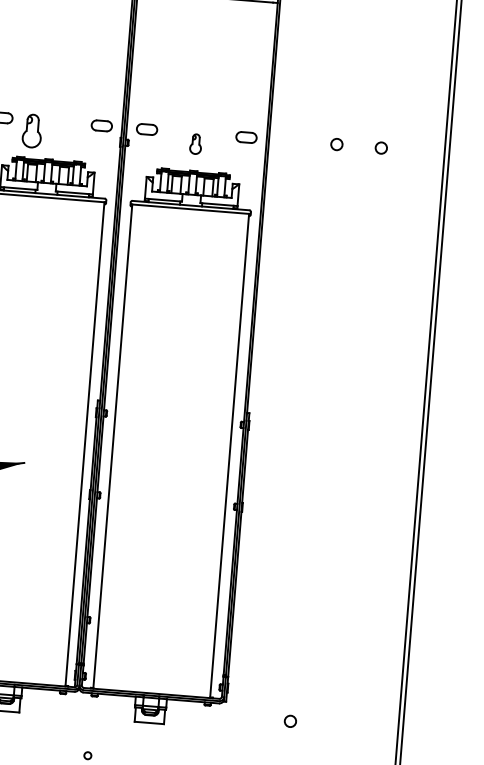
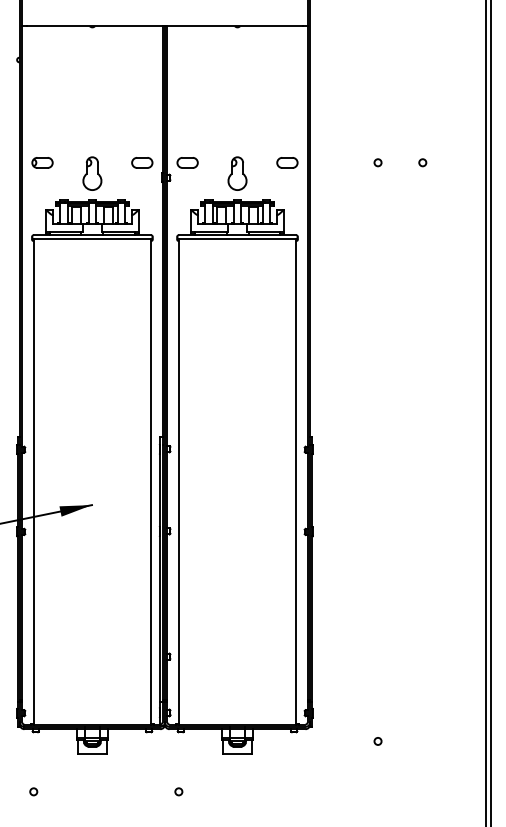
part: (32, 130) -> (92, 173), moved
part: (195, 144) -> (237, 173), size x1.67
circle: (336, 144) -> (377, 162), size x0.62
circle: (381, 147) -> (422, 162), size x0.62
circle: (289, 721) -> (377, 741), size x0.62

